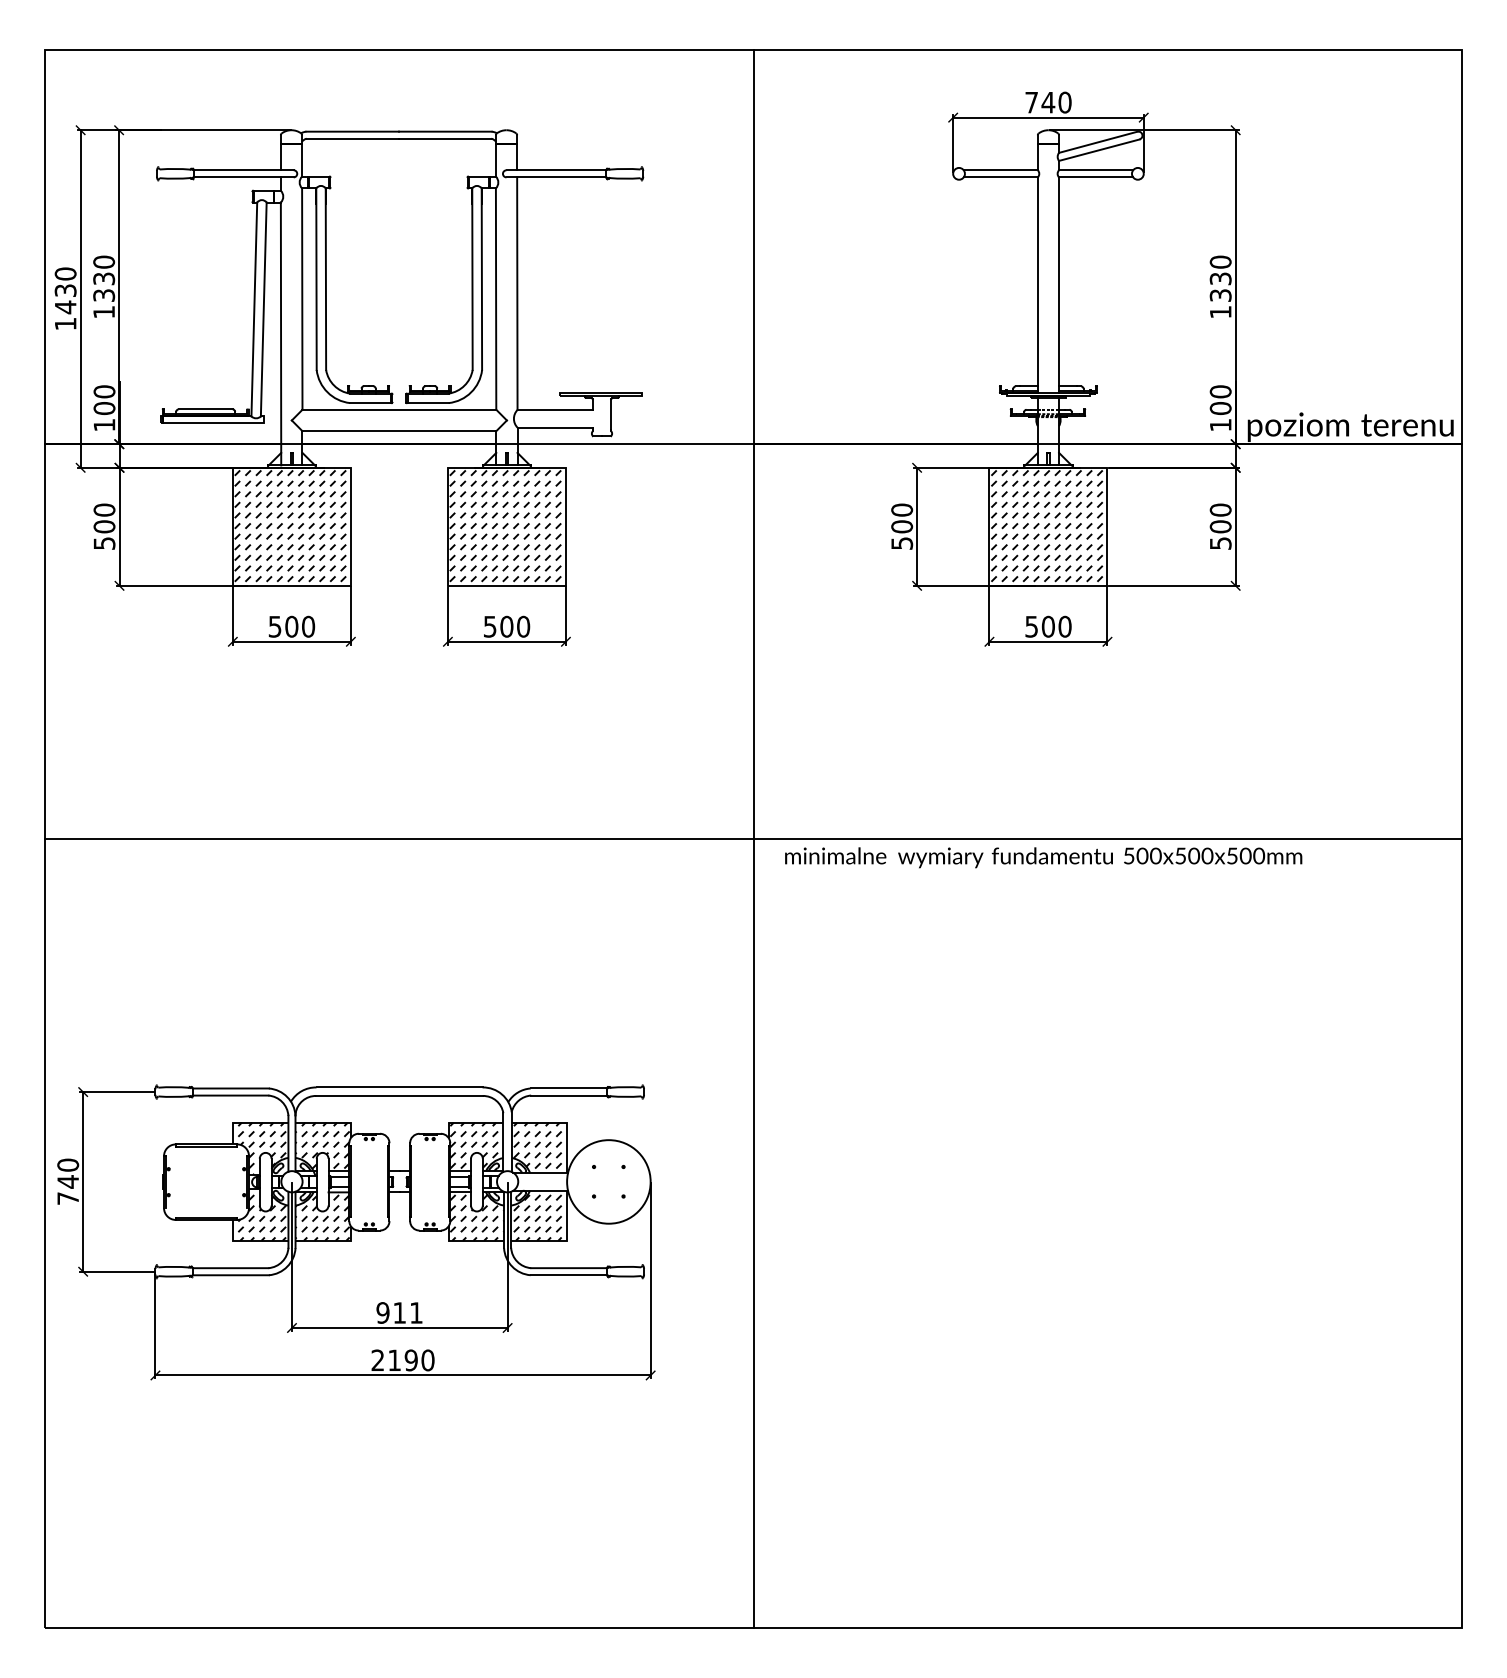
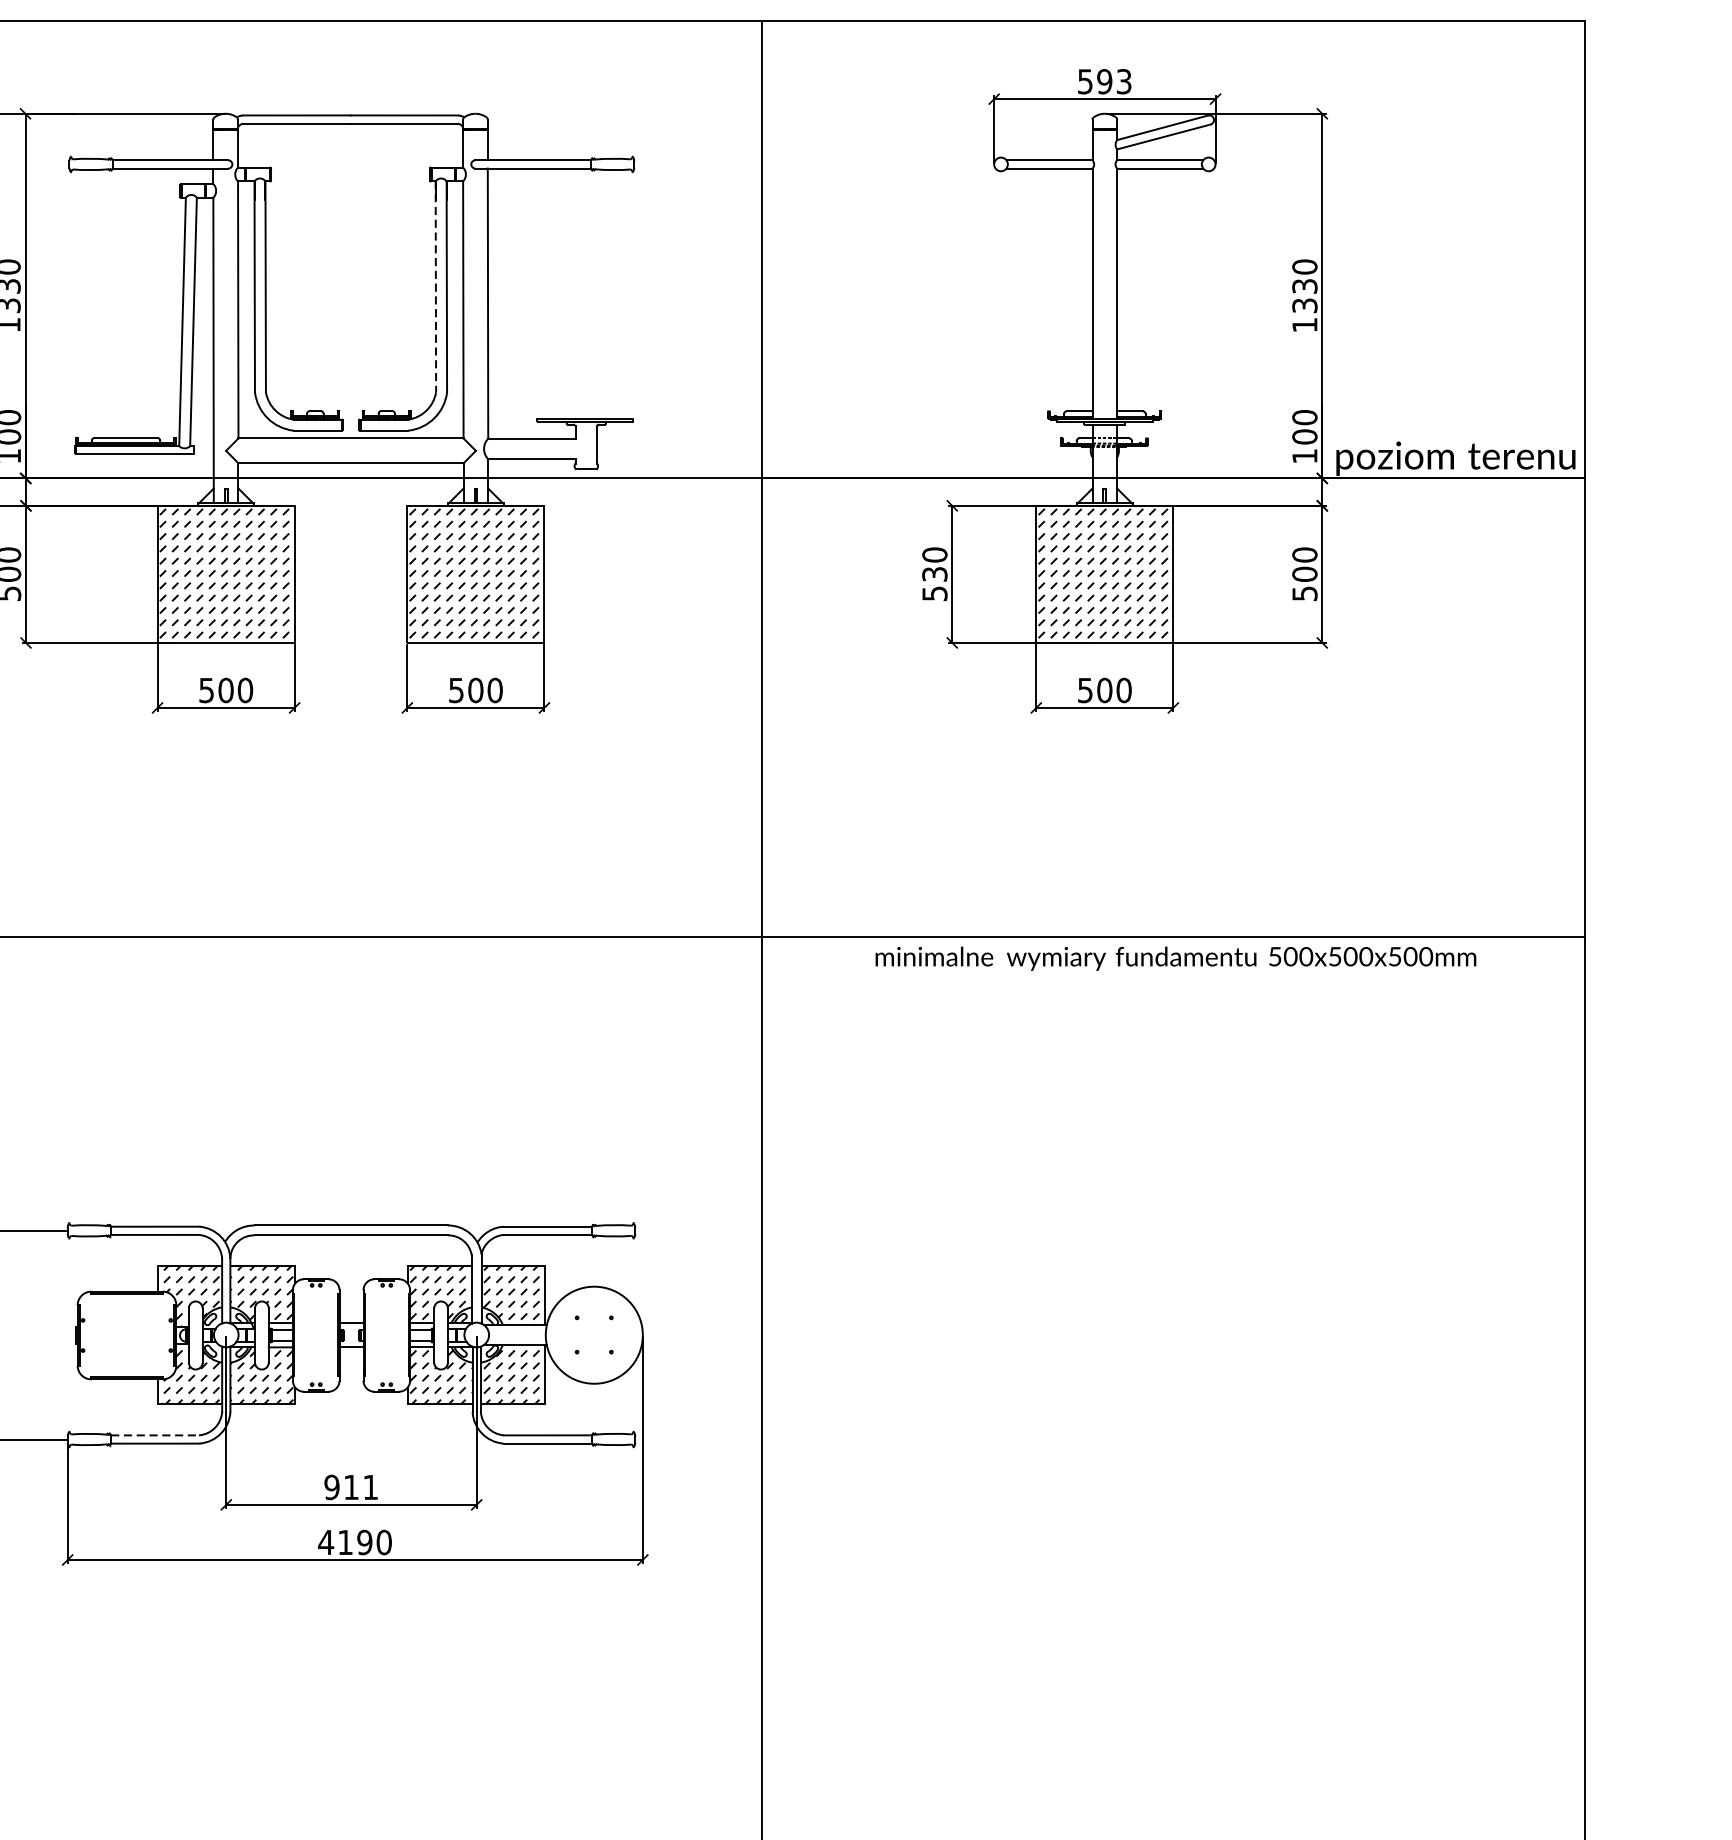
text: (1048, 102) -> (1104, 81), 740 -> 593
line: (472, 279) -> (435, 287), solid -> dashed
text: (902, 526) -> (935, 574), 500 -> 530
text: (1043, 857) -> (1175, 958), moved
line: (230, 1268) -> (154, 1435), solid -> dashed
text: (377, 1359) -> (325, 1541), 2190 -> 4190

